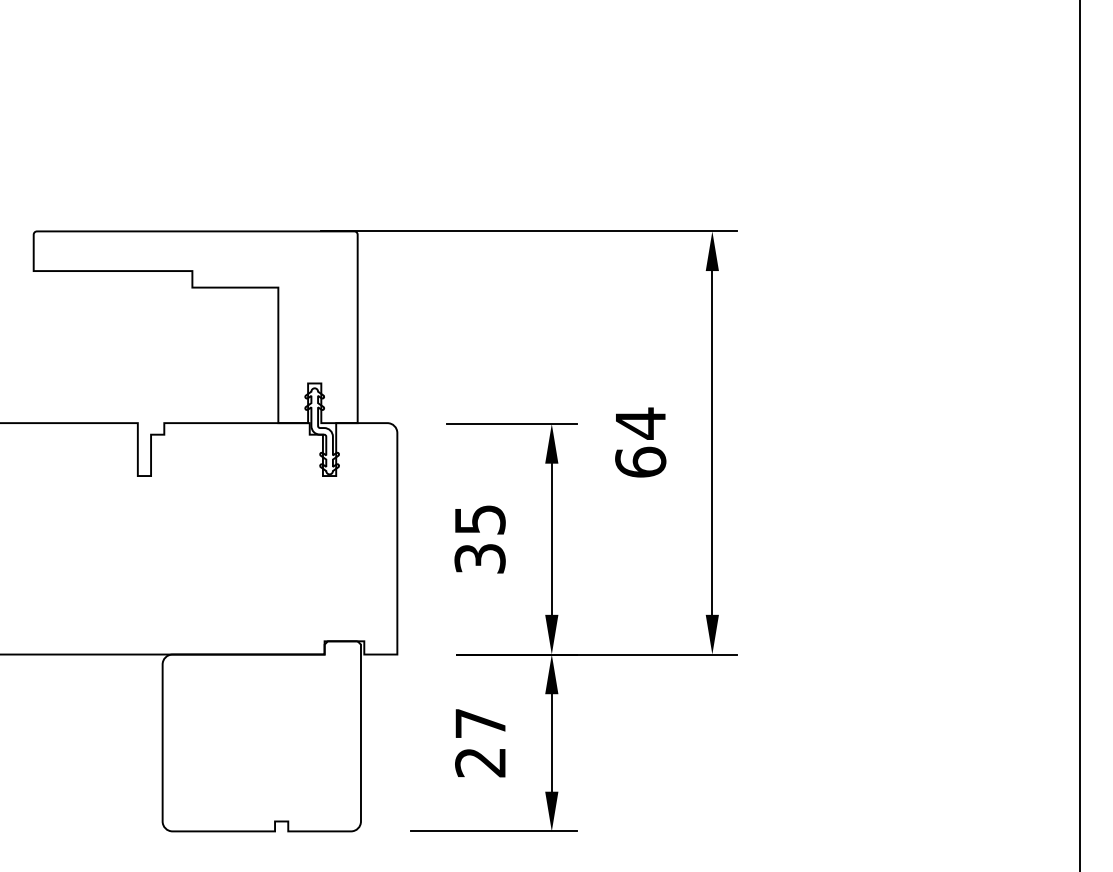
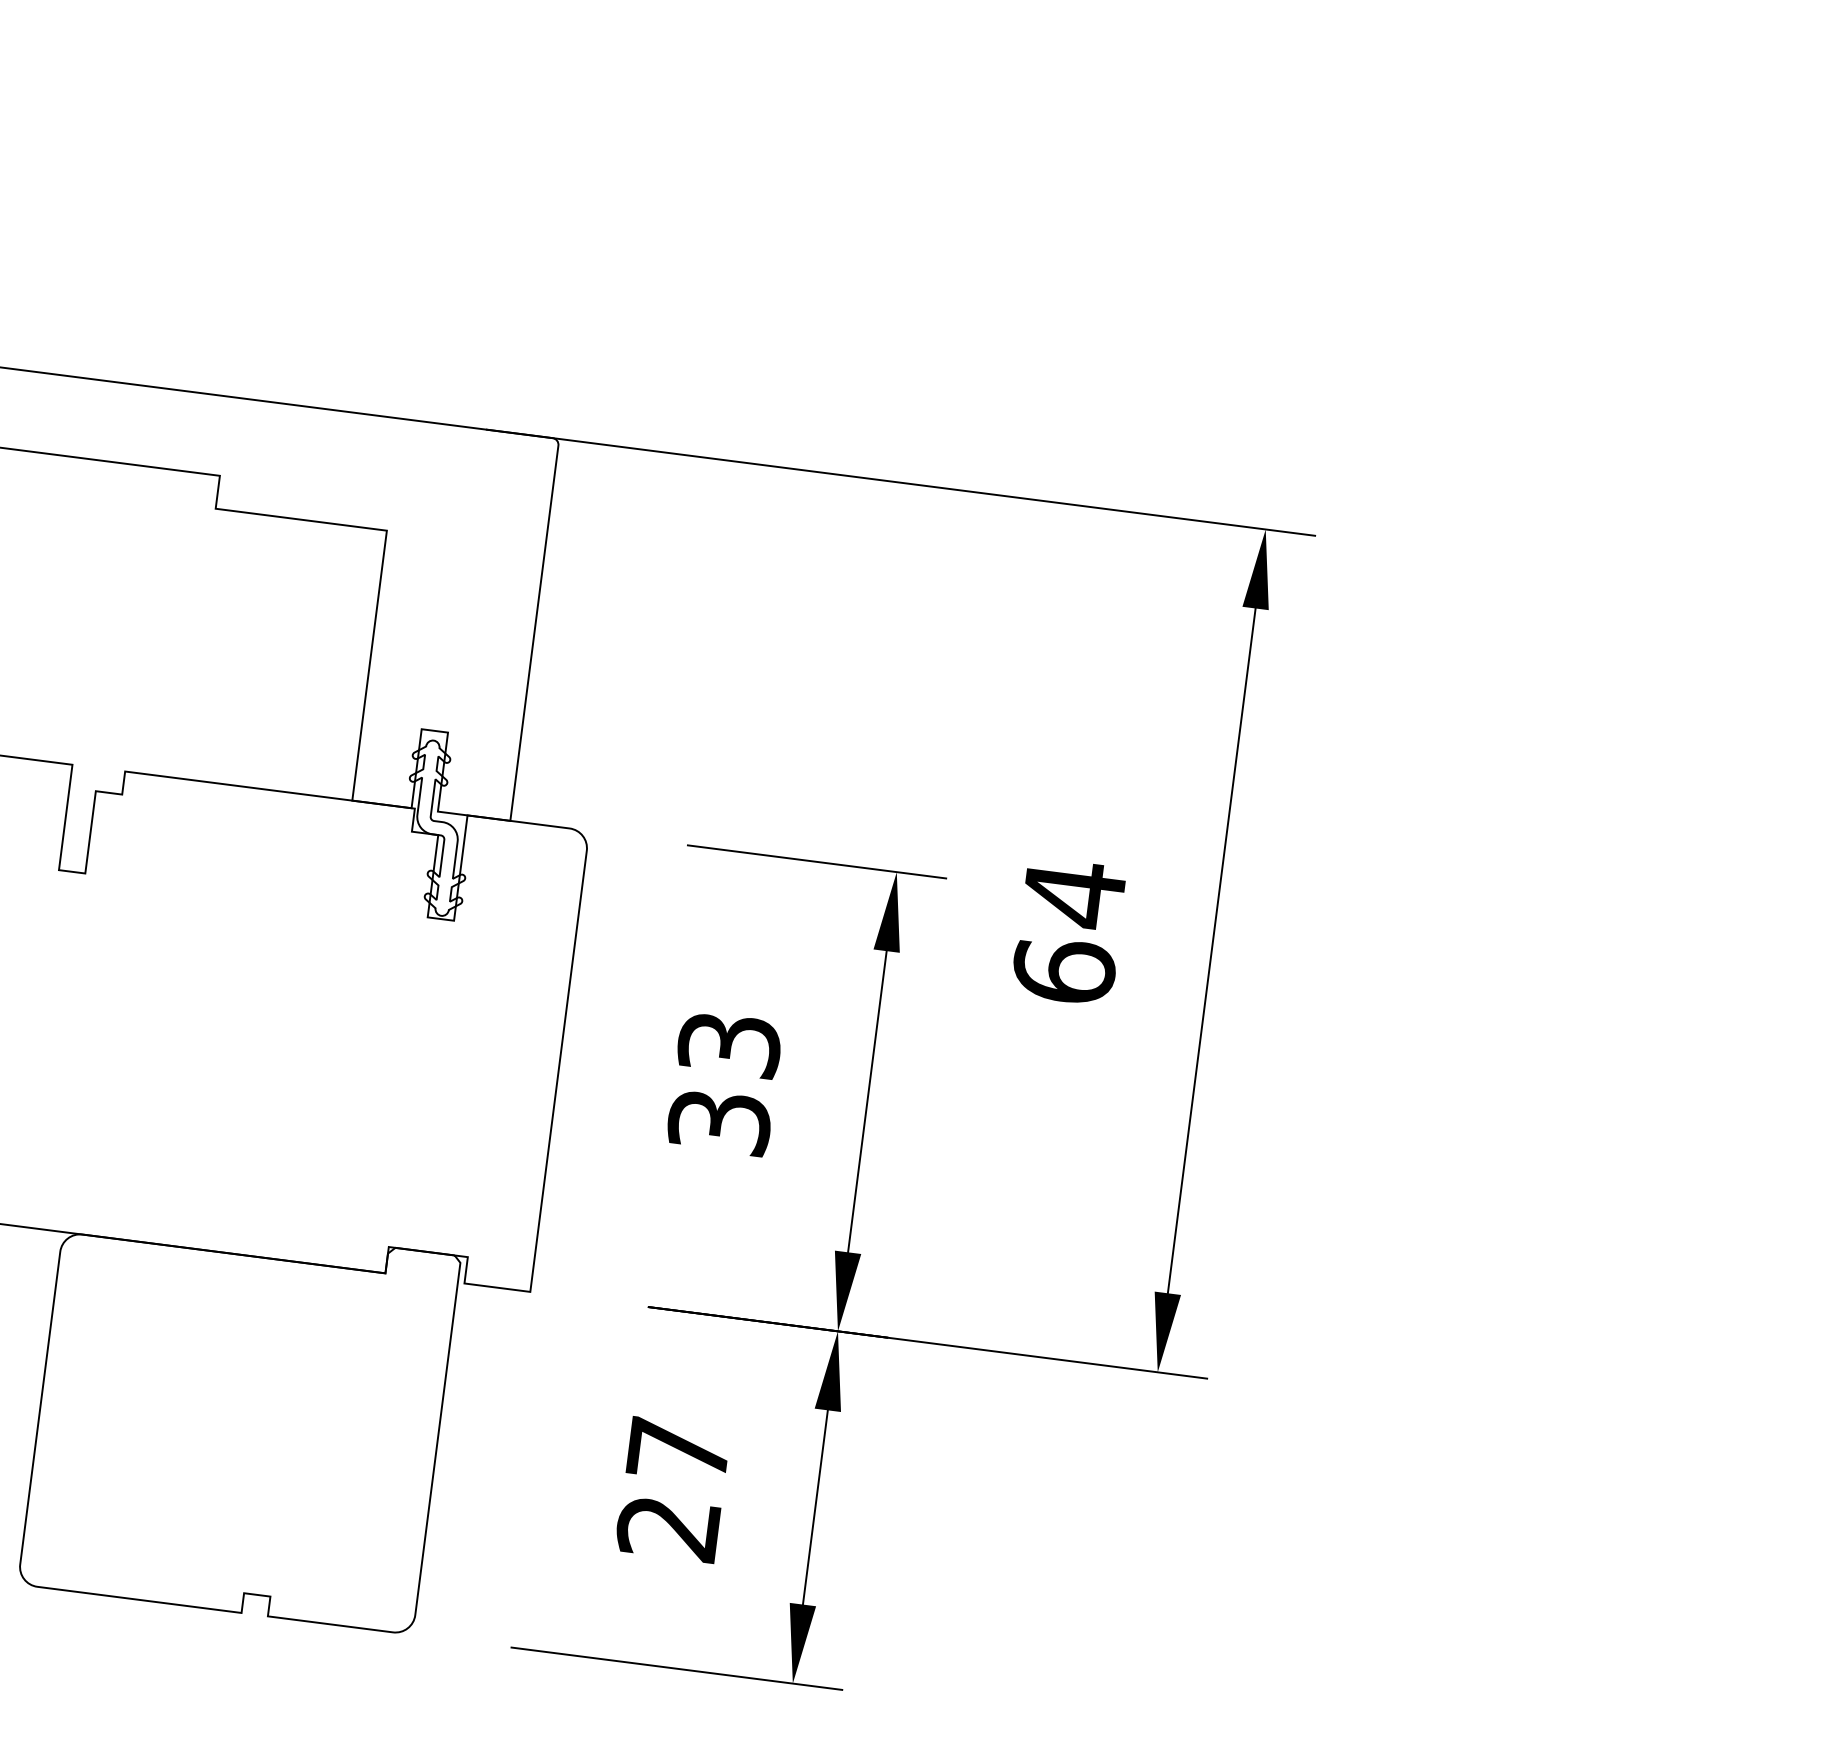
text: (479, 519) -> (728, 1043), 35 -> 33

